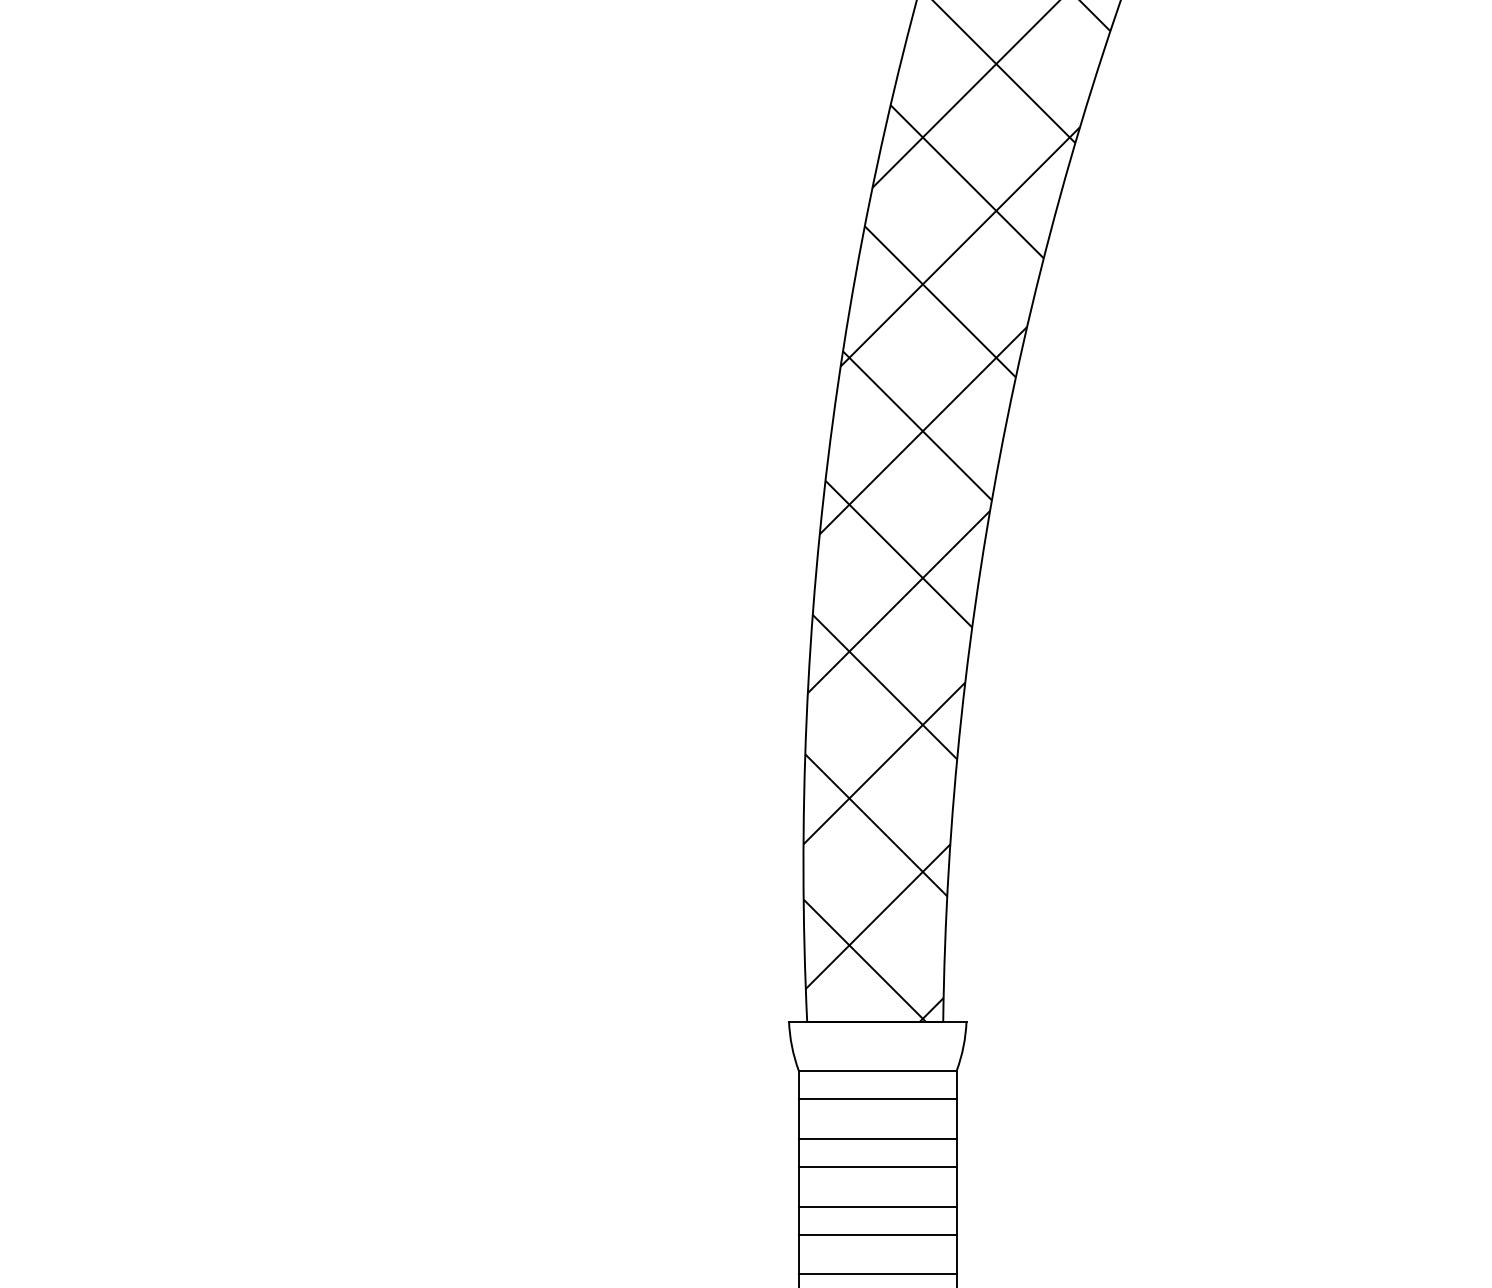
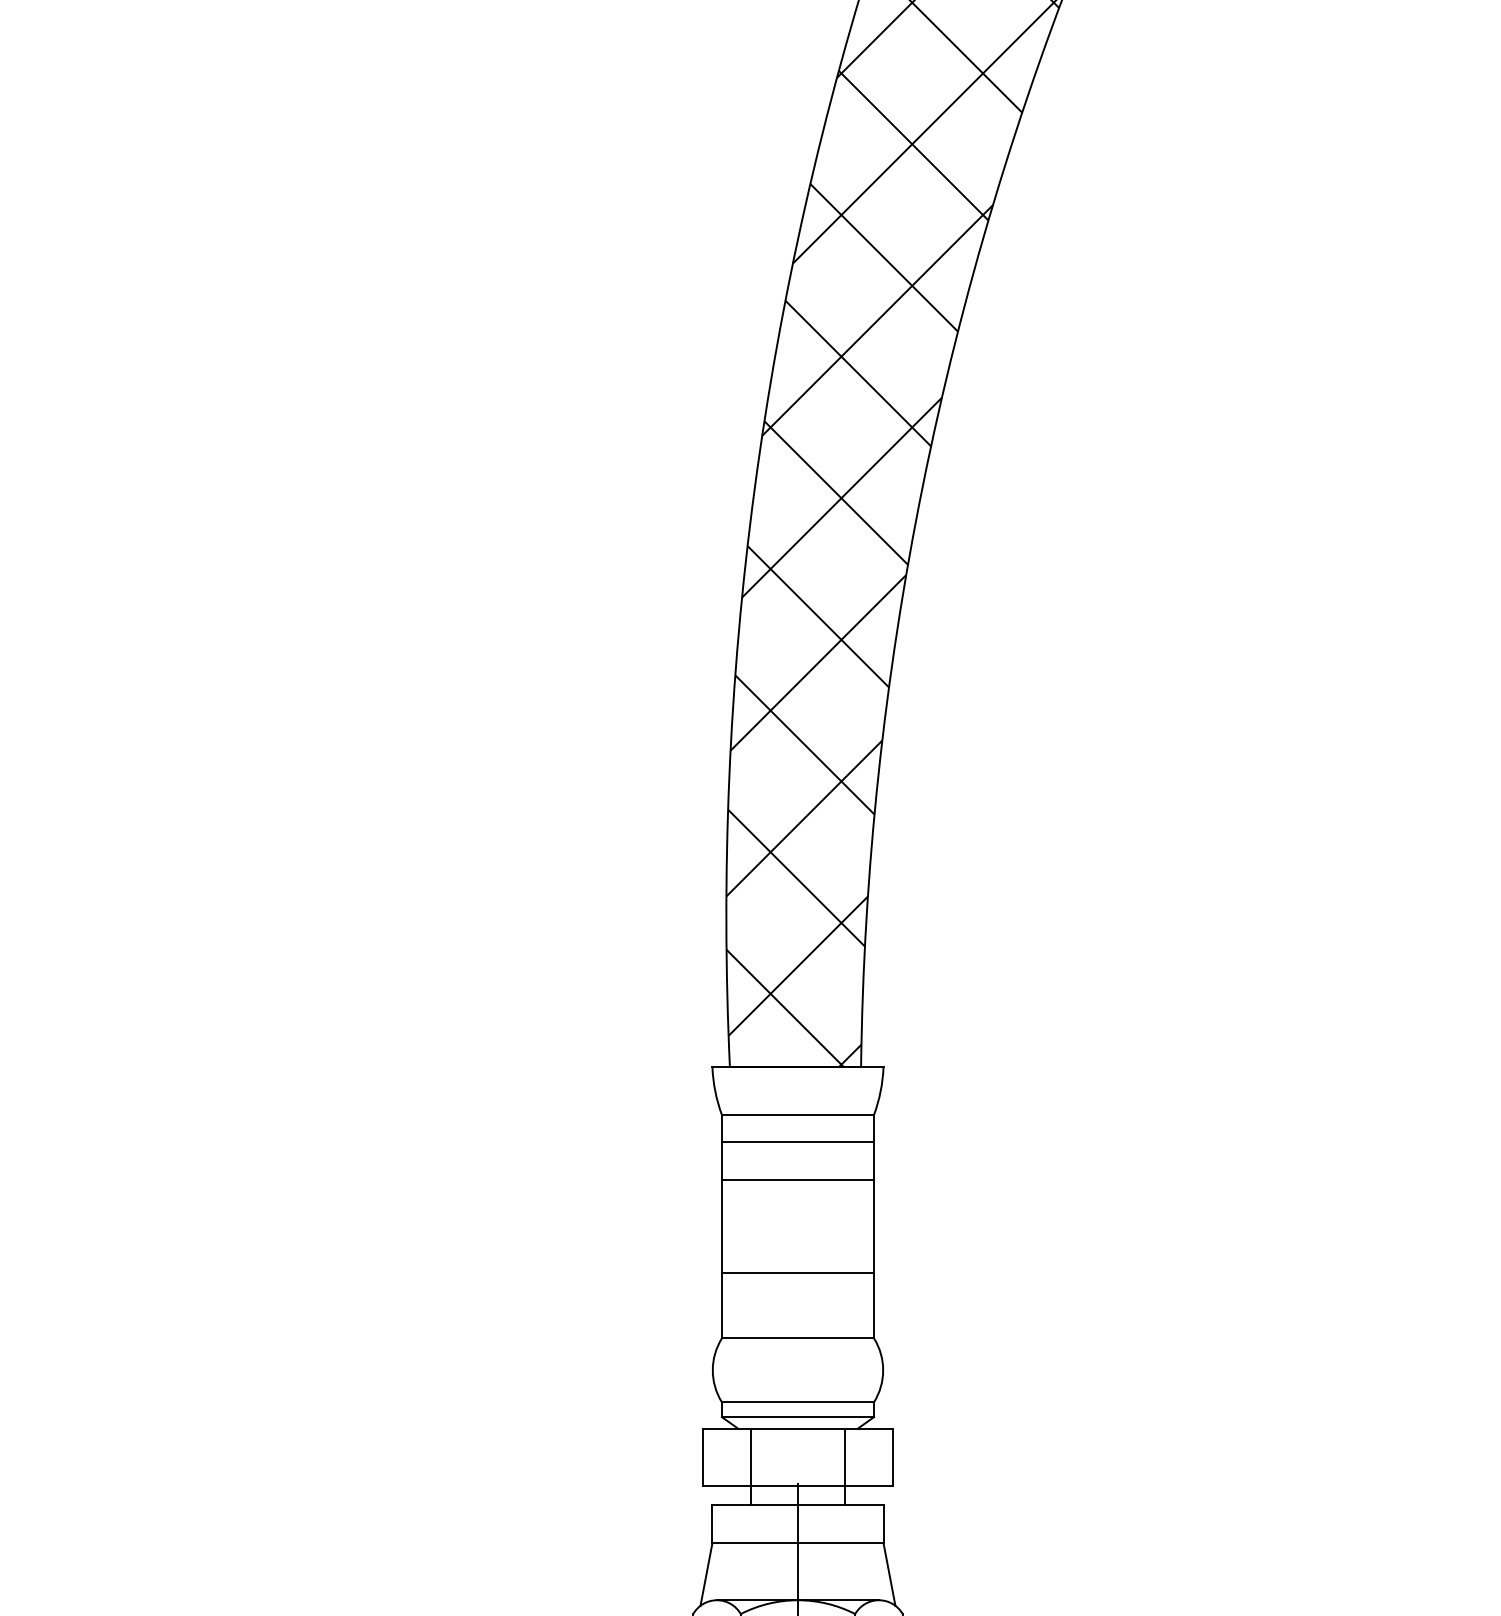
line: (877, 1166) -> (797, 1207), removed
line: (877, 1206) -> (797, 1245), removed
line: (877, 1274) -> (797, 1311), removed

